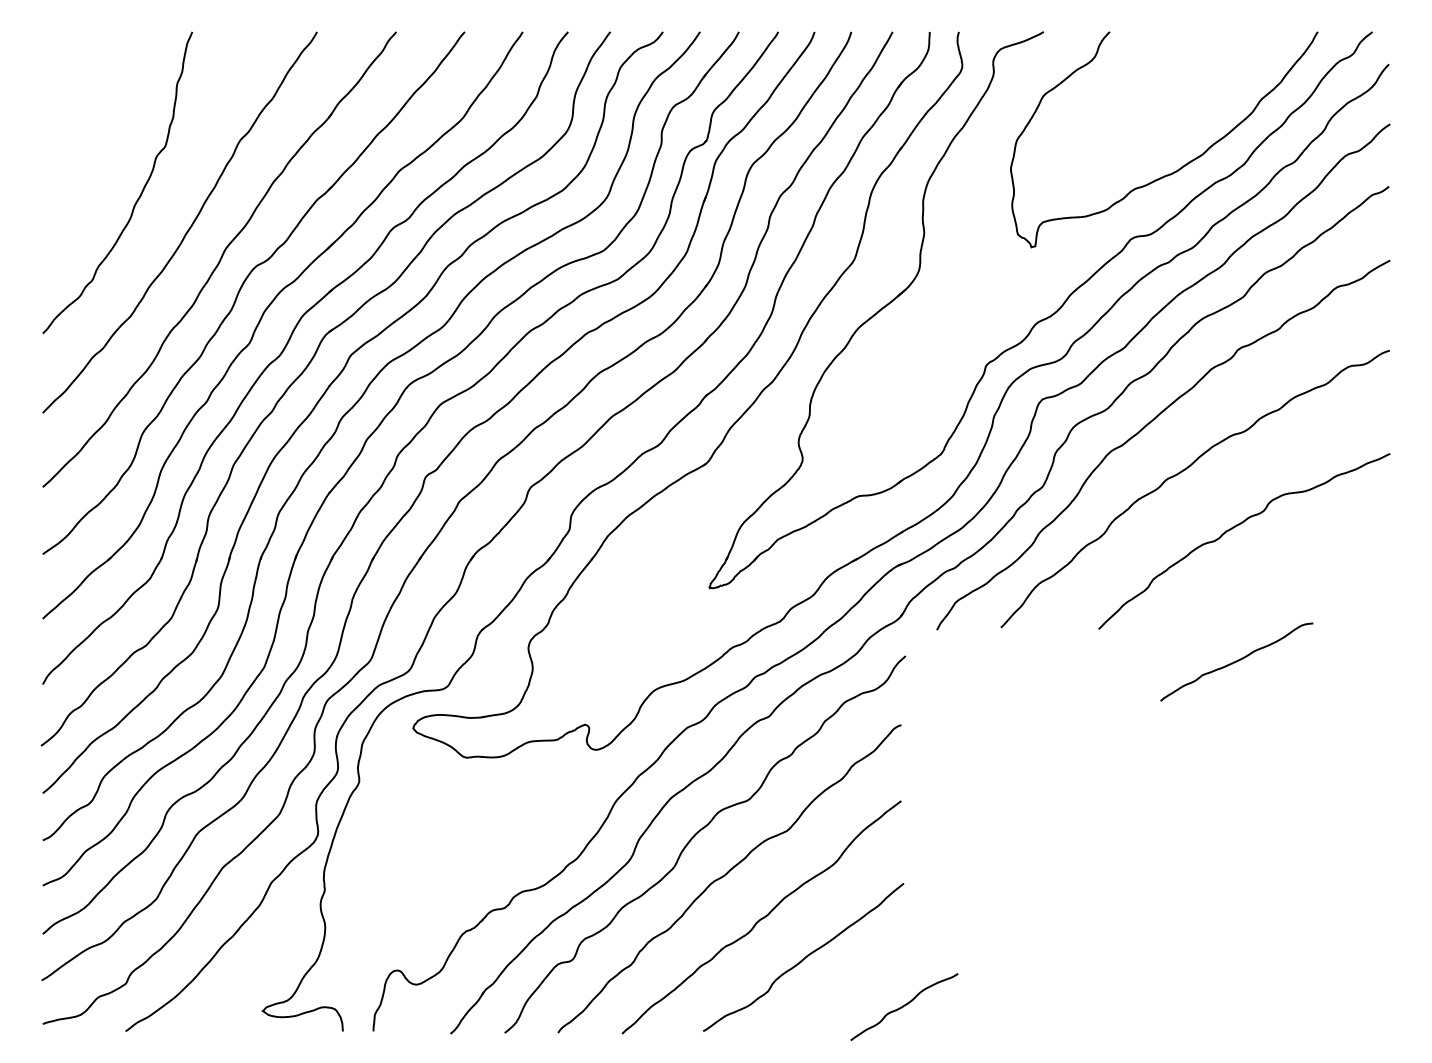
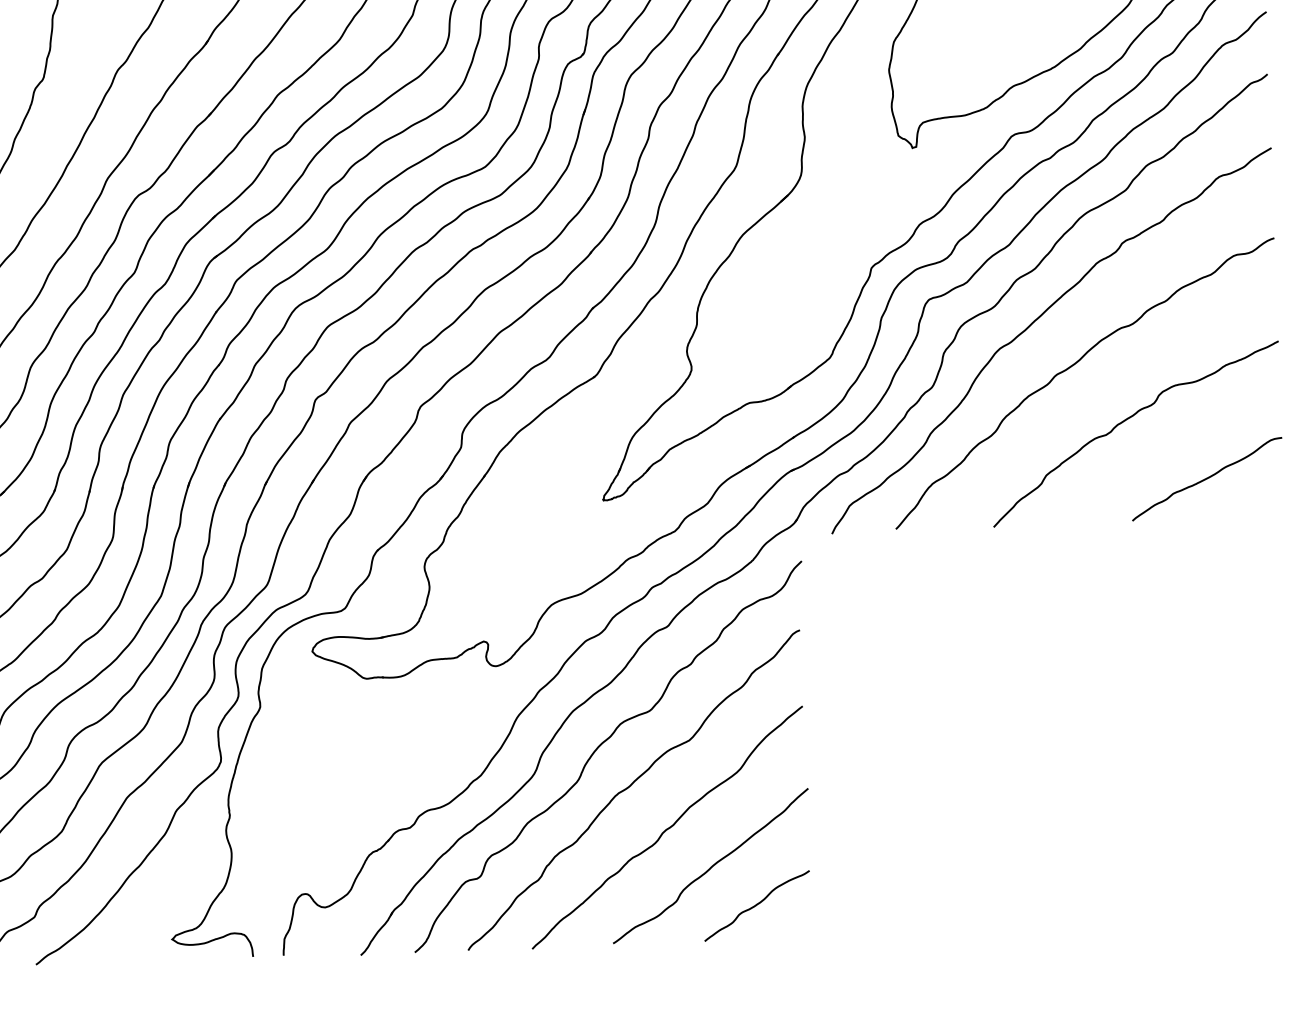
curve: (1236, 661) -> (1206, 478), moved
curve: (904, 1006) -> (757, 905), moved

